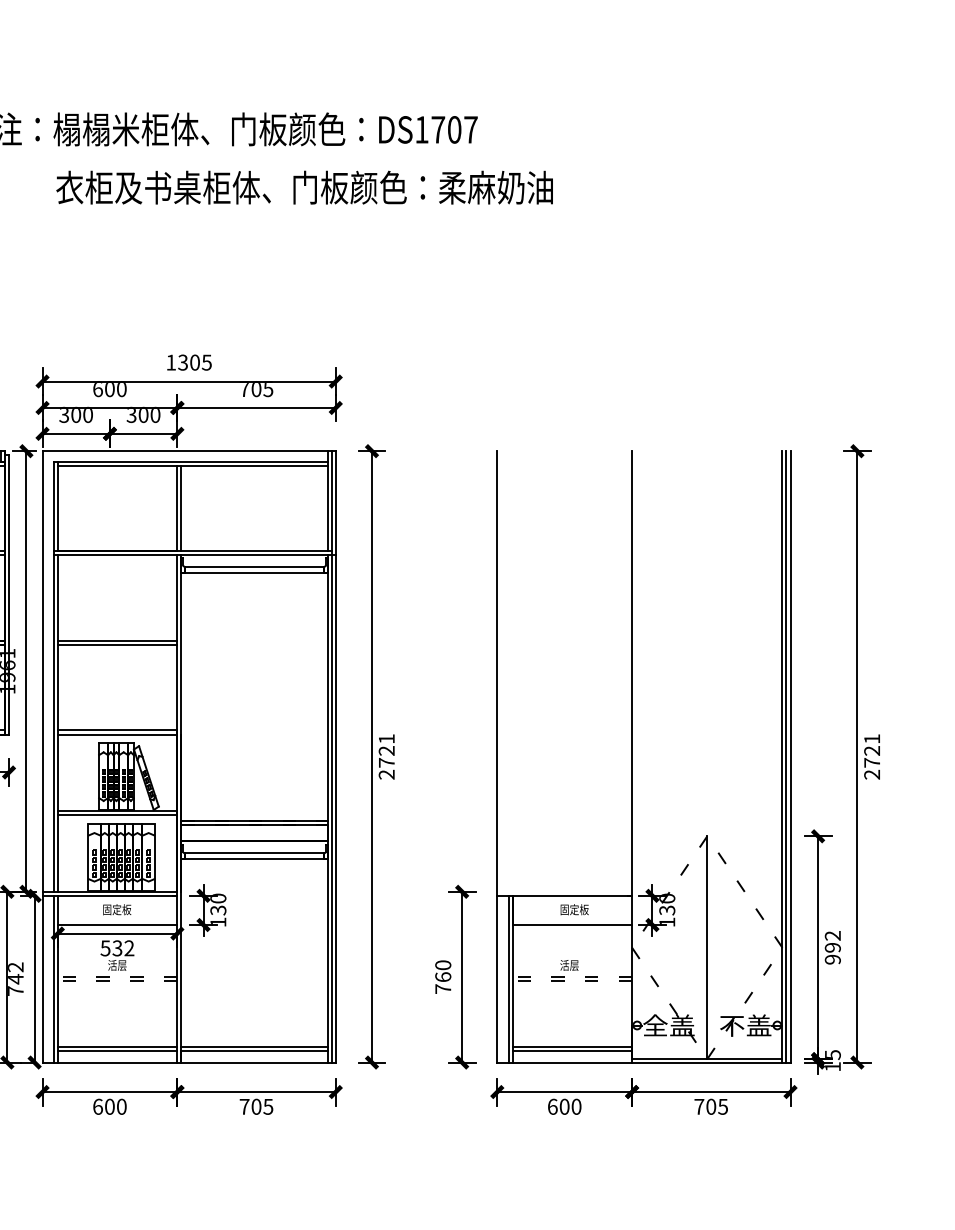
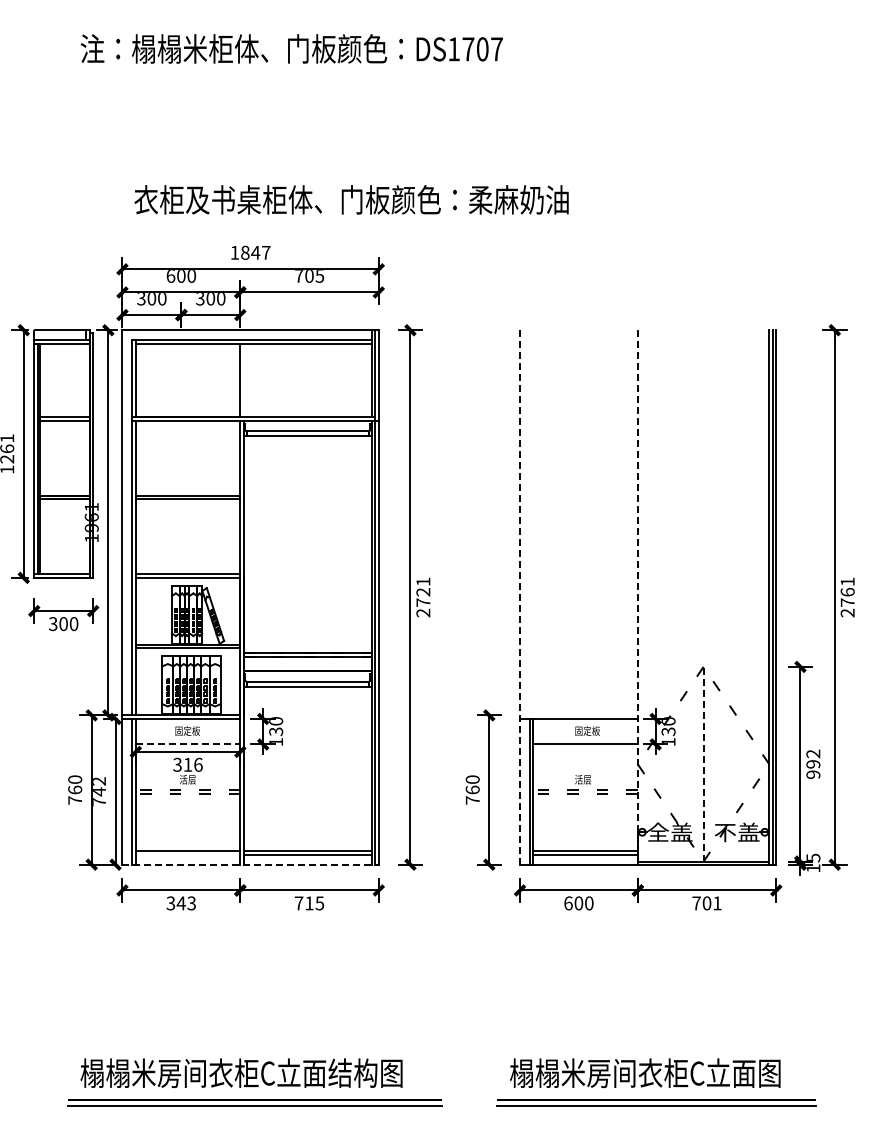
text: (304, 187) -> (351, 199), moved
text: (194, 362) -> (255, 252), 1305 -> 1847
line: (181, 508) -> (243, 380), removed
text: (871, 750) -> (847, 591), 2721 -> 2761
line: (497, 755) -> (520, 596), solid -> dashed
line: (631, 755) -> (637, 596), solid -> dashed
line: (118, 925) -> (188, 744), solid -> dashed
line: (707, 946) -> (703, 763), solid -> dashed
text: (116, 947) -> (187, 764), 532 -> 316
line: (116, 1050) -> (187, 854), removed
line: (190, 1062) -> (251, 864), solid -> dashed
text: (108, 1106) -> (180, 903), 600 -> 343
text: (256, 1106) -> (309, 903), 705 -> 715
text: (723, 1106) -> (717, 903), 705 -> 701

